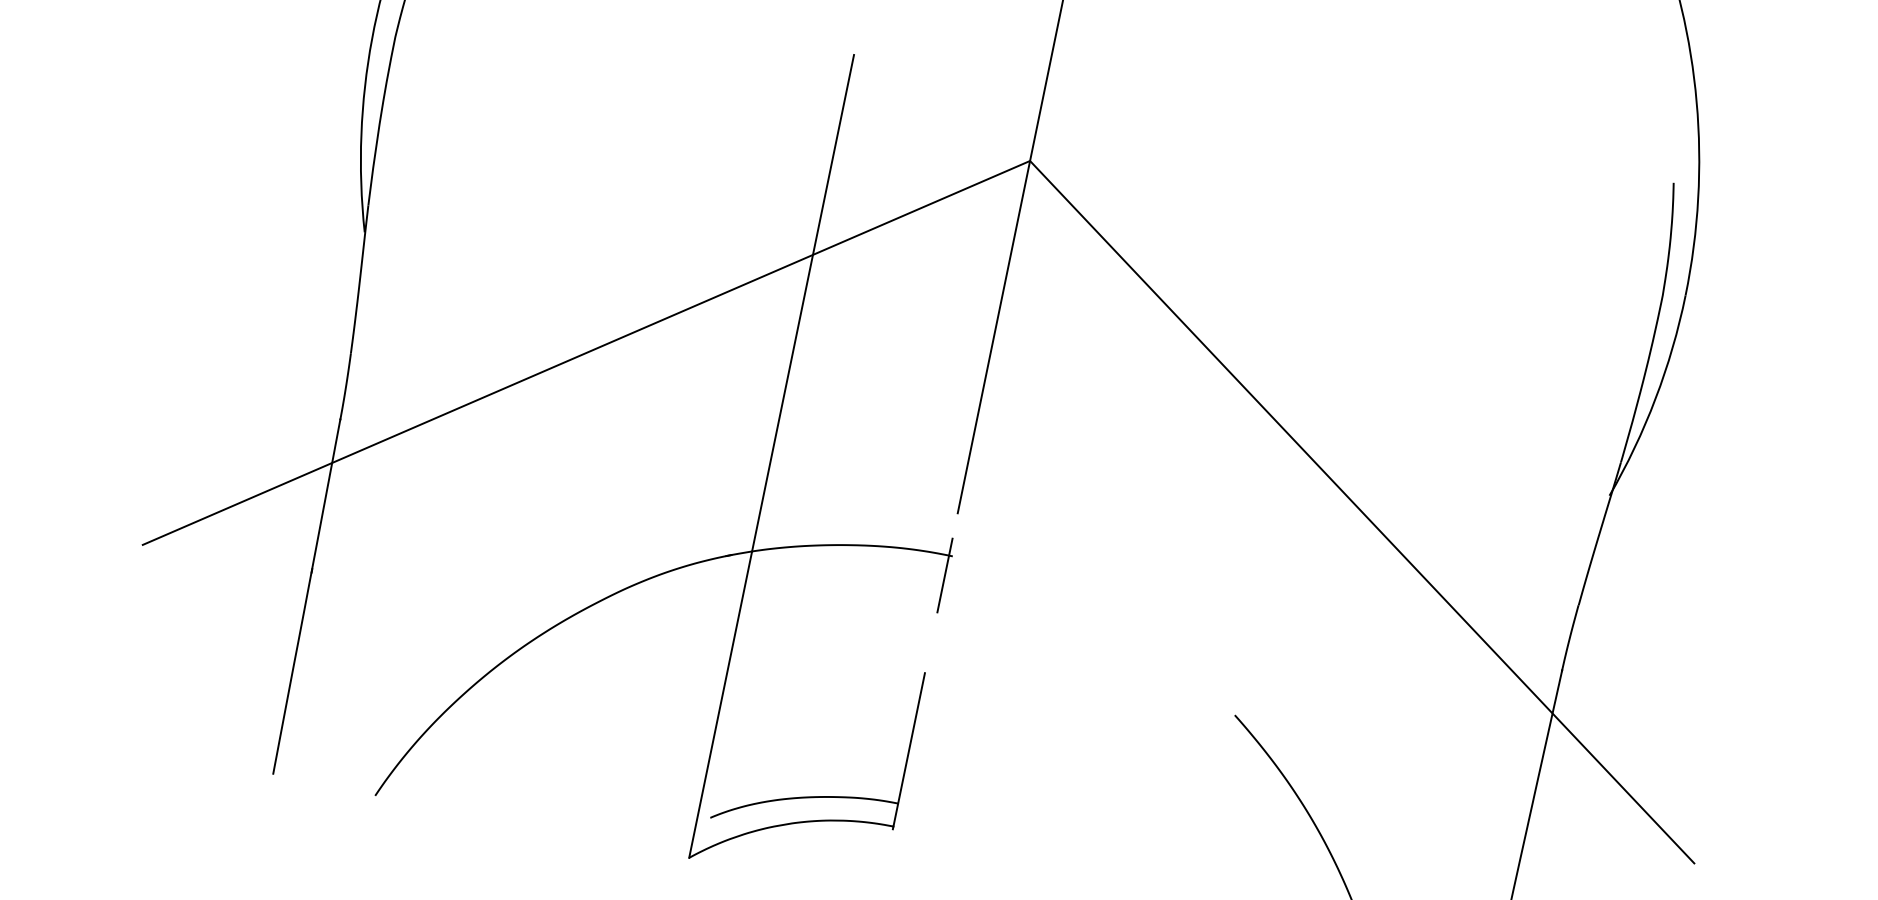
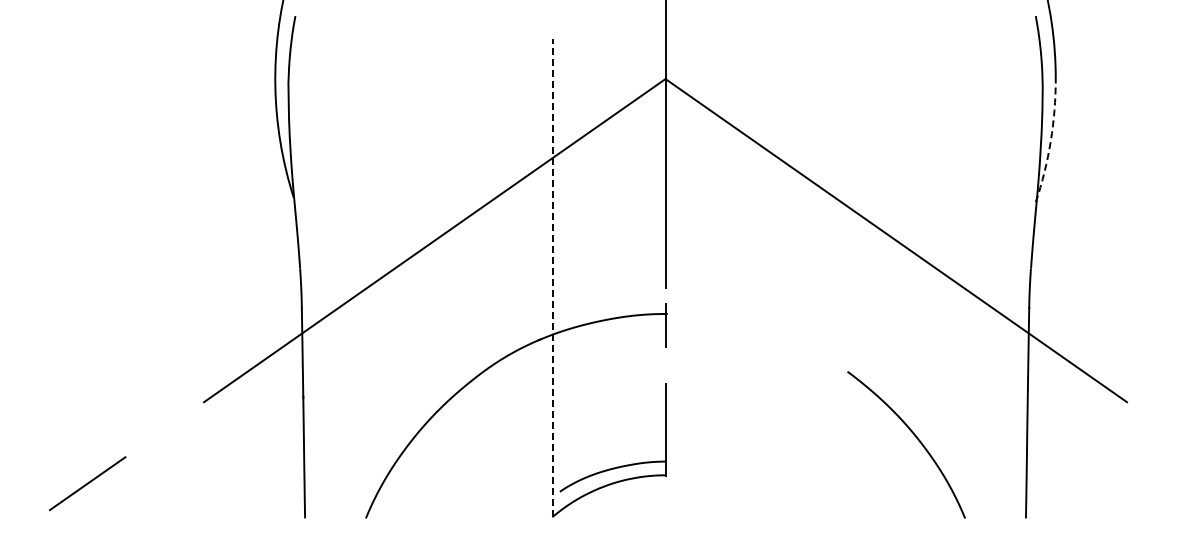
arc: (1655, 398) -> (1050, 141), solid -> dashed
line: (771, 457) -> (552, 278), solid -> dashed

